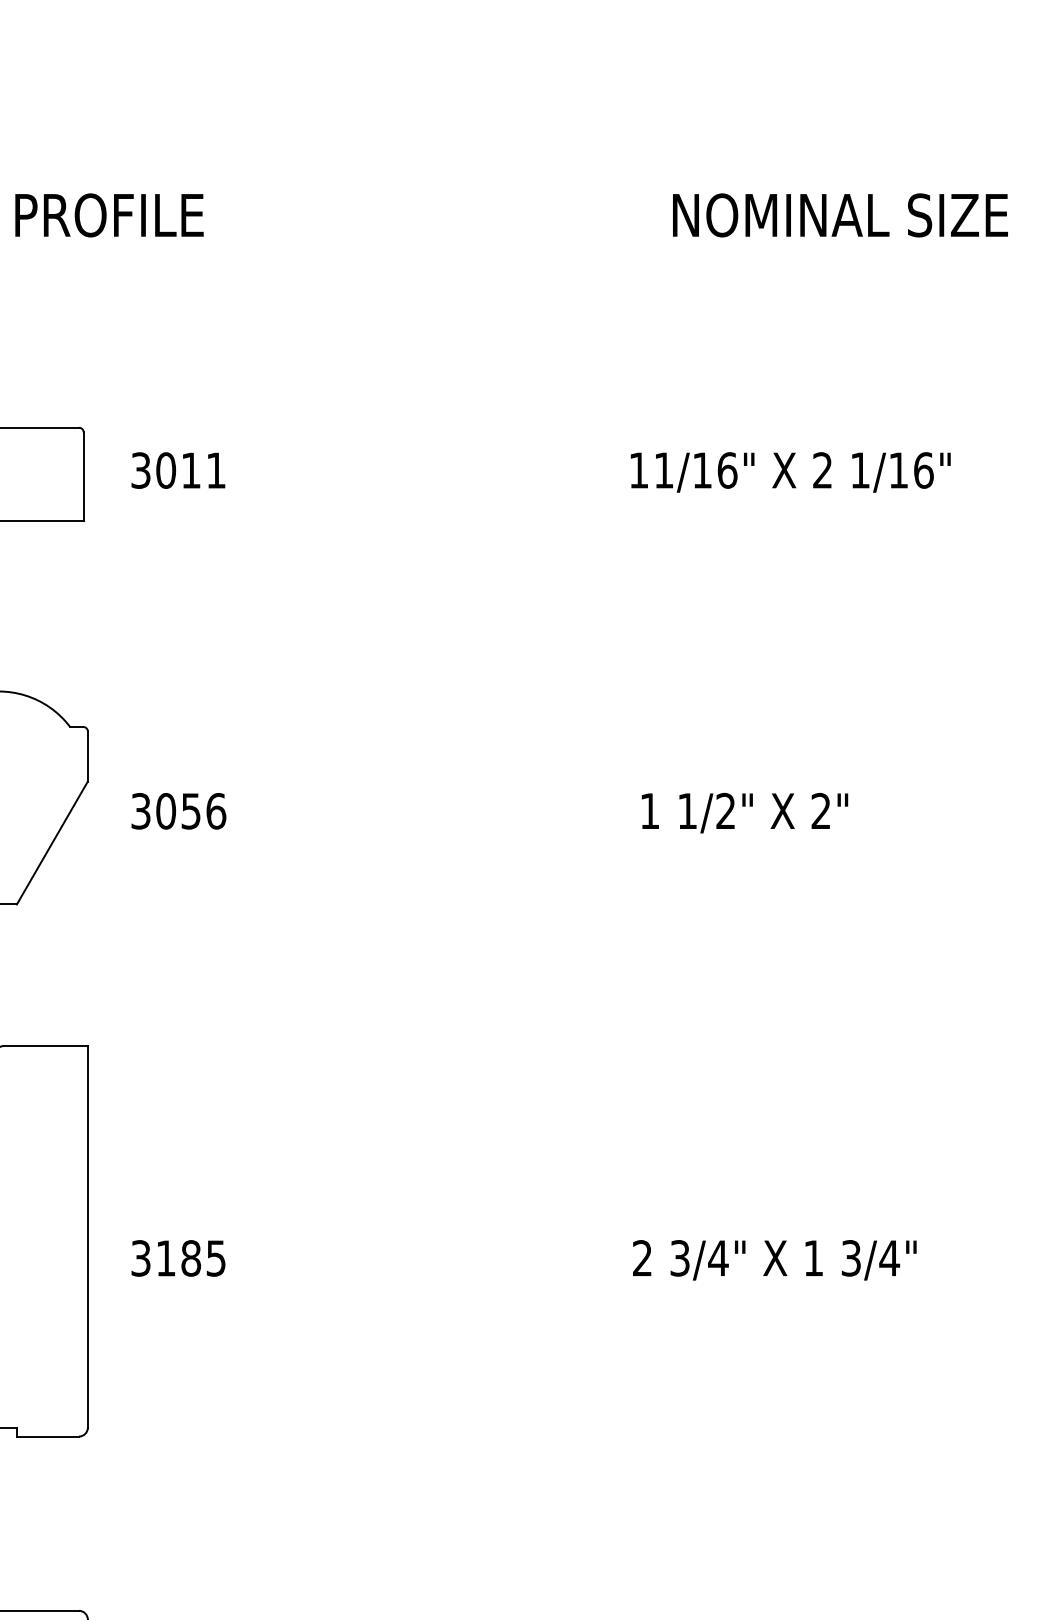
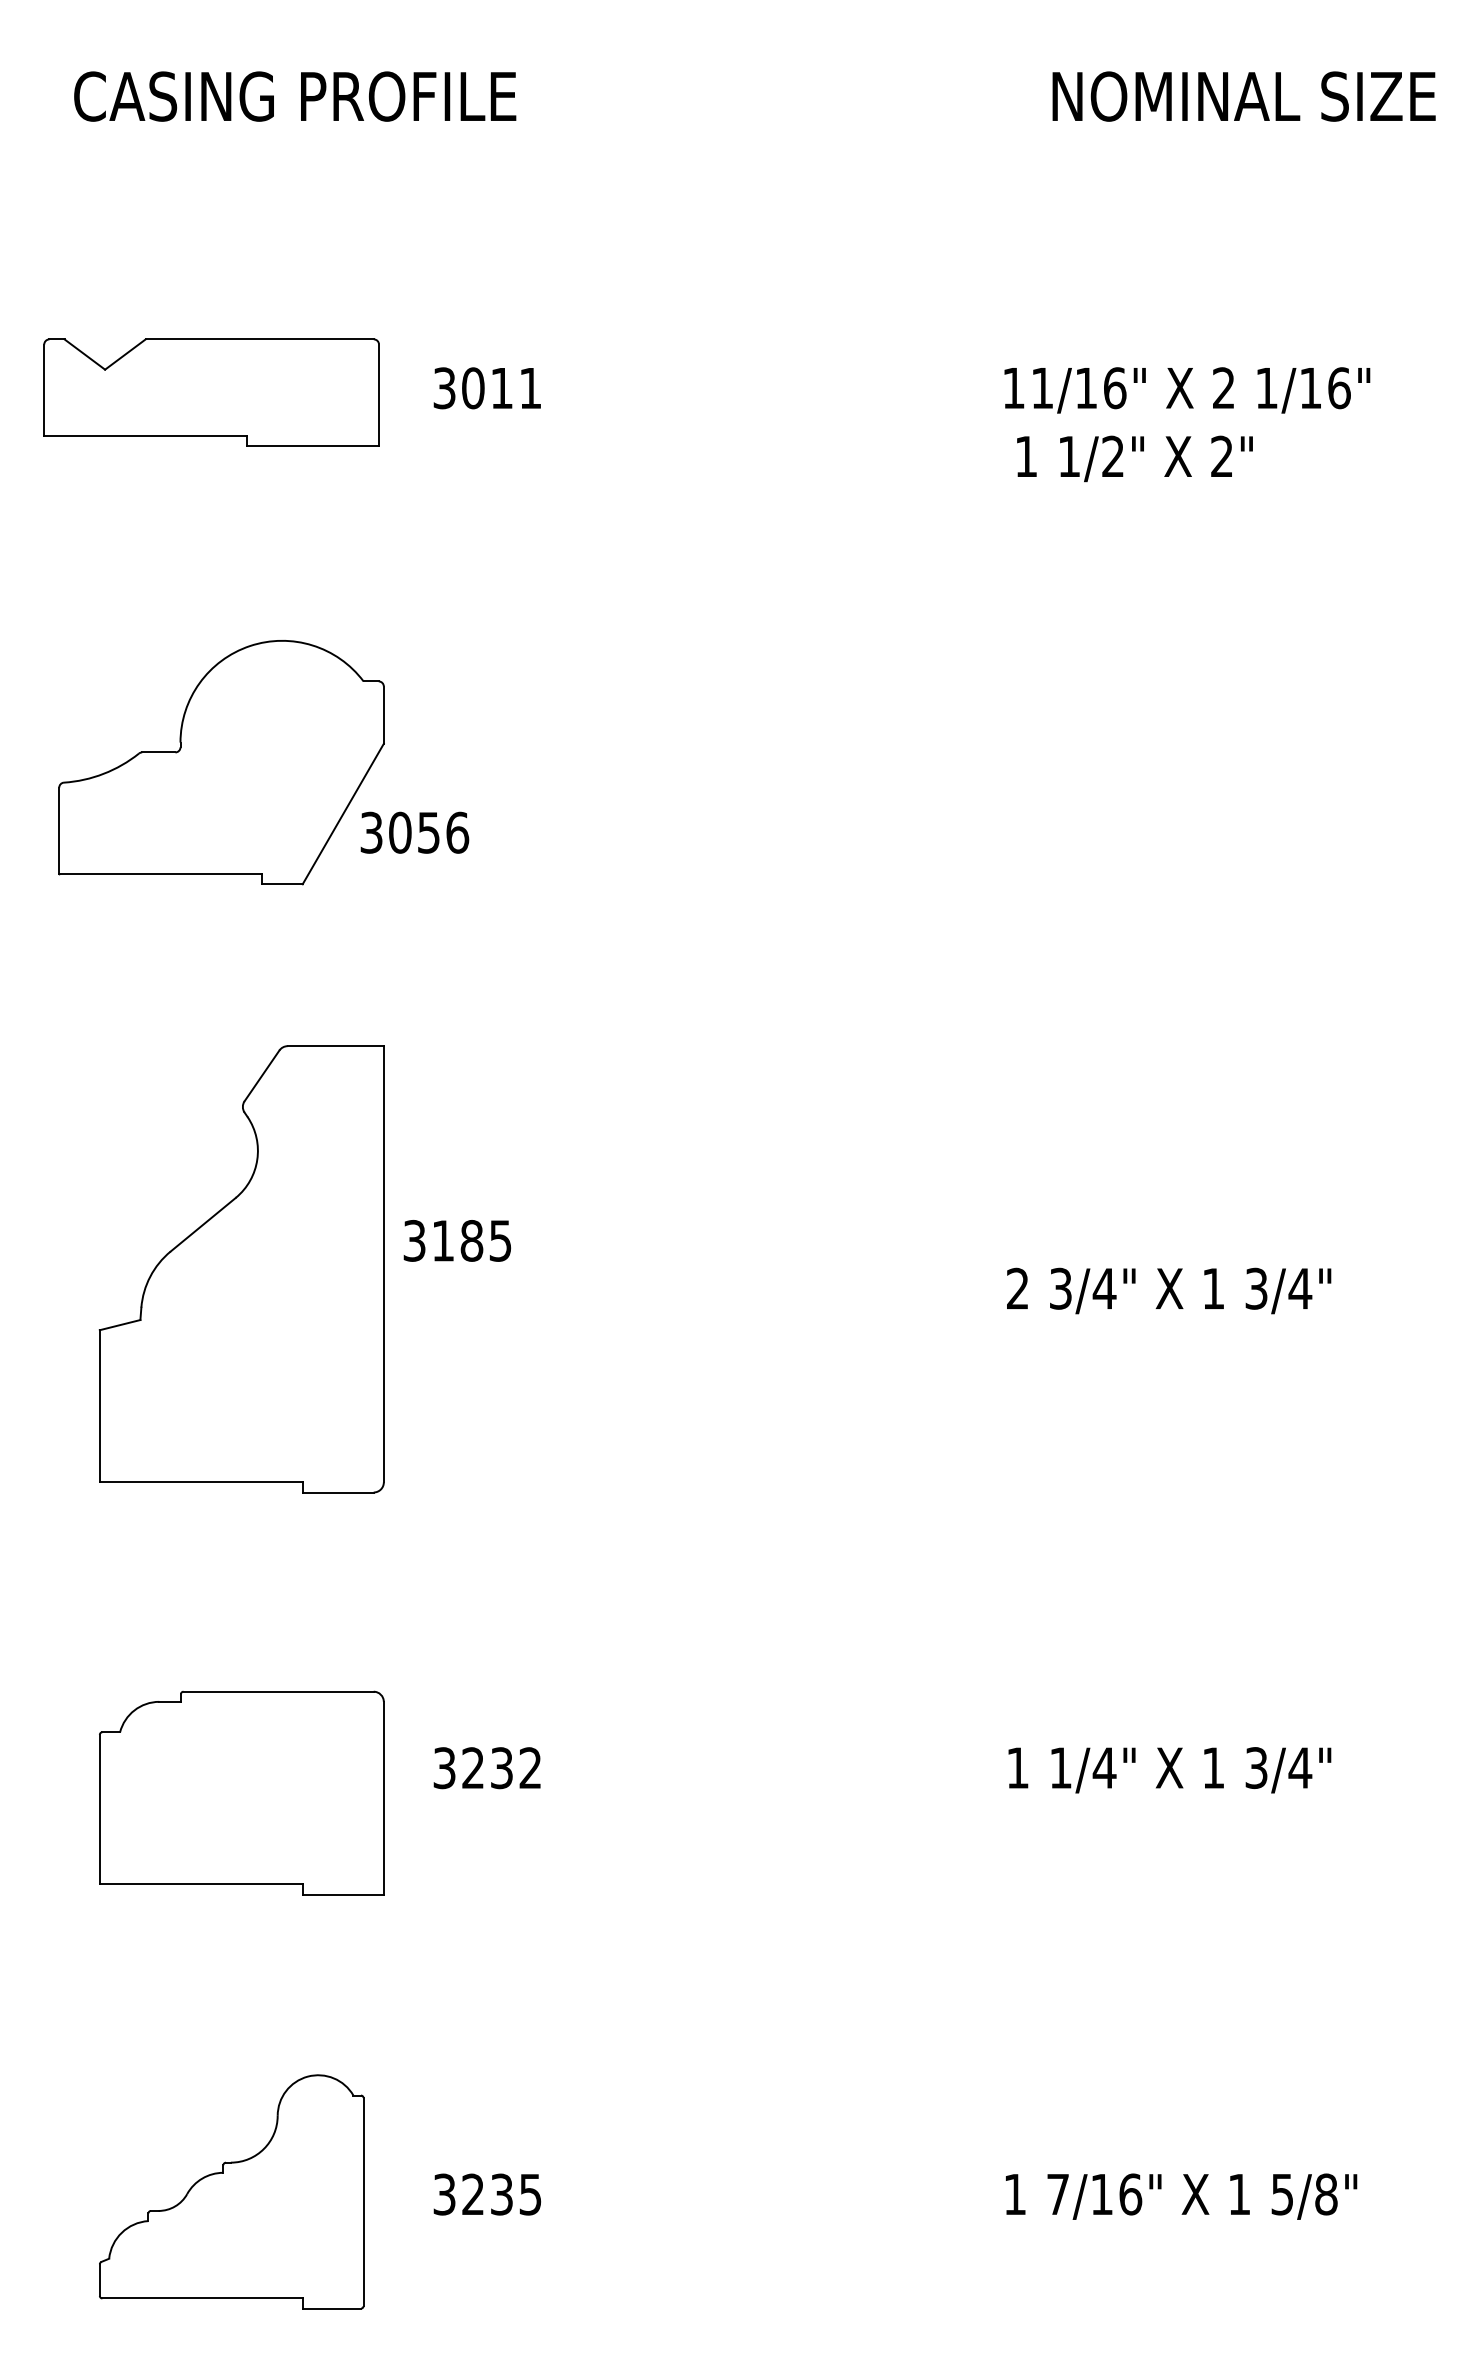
text: (178, 811) -> (414, 832), moved
text: (744, 812) -> (1134, 458), moved
text: (178, 1258) -> (457, 1240), moved

